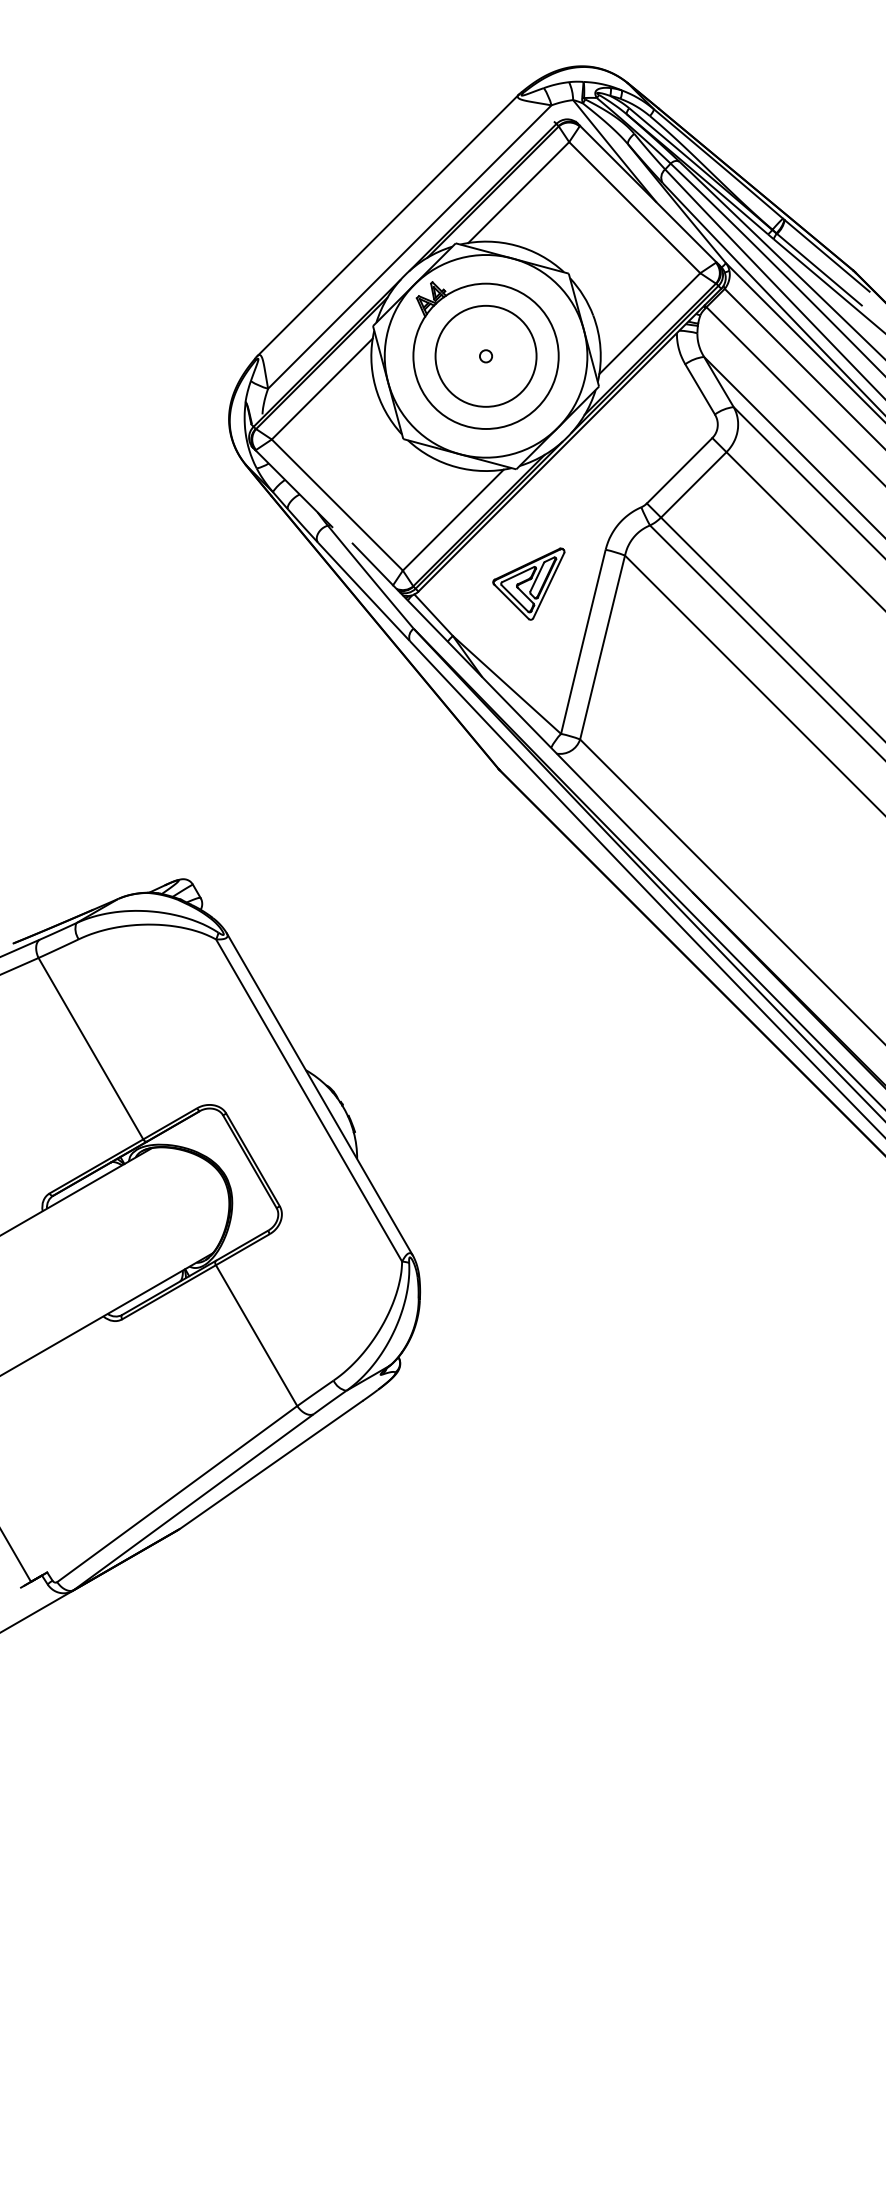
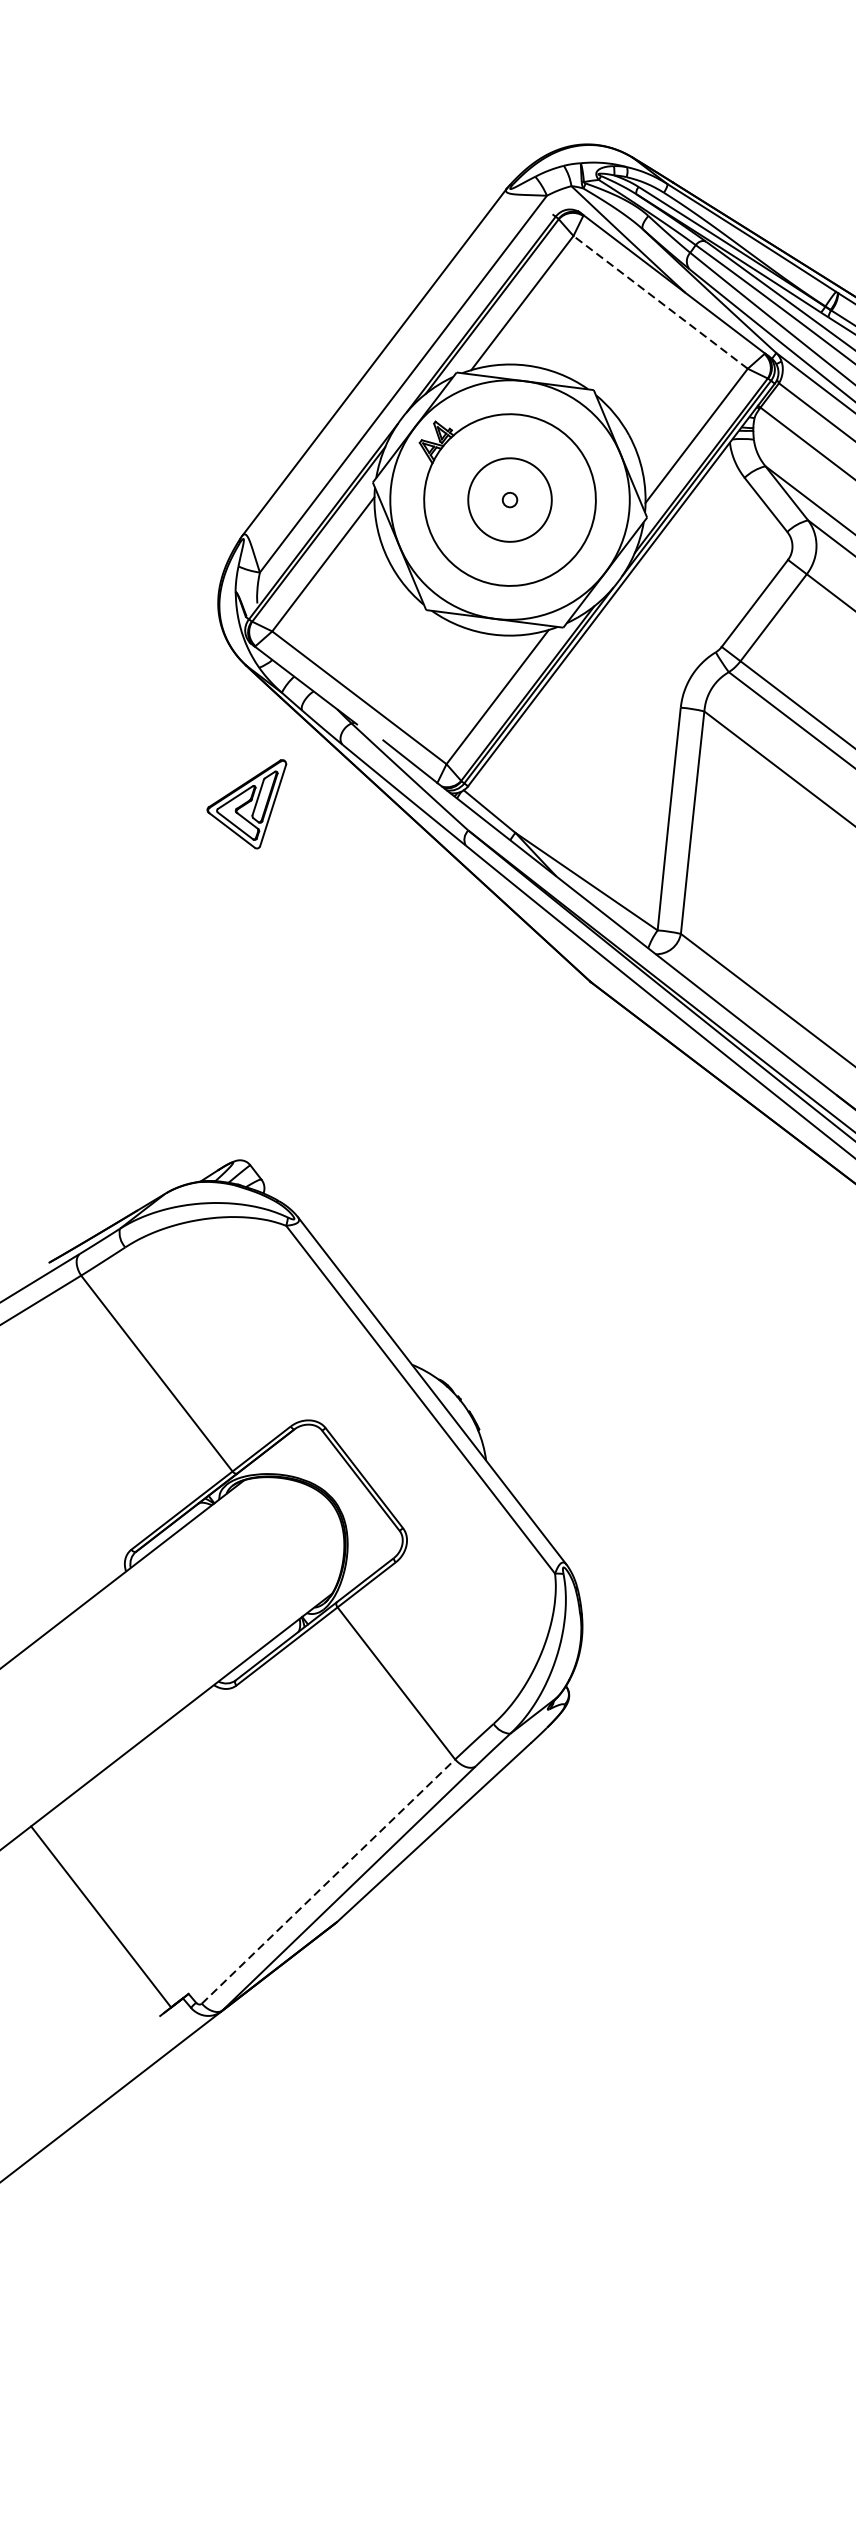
line: (634, 207) -> (660, 302), solid -> dashed
circle: (485, 355) -> (509, 499), size x0.7
part: (528, 583) -> (249, 806), moved
line: (177, 1494) -> (328, 1882), solid -> dashed

